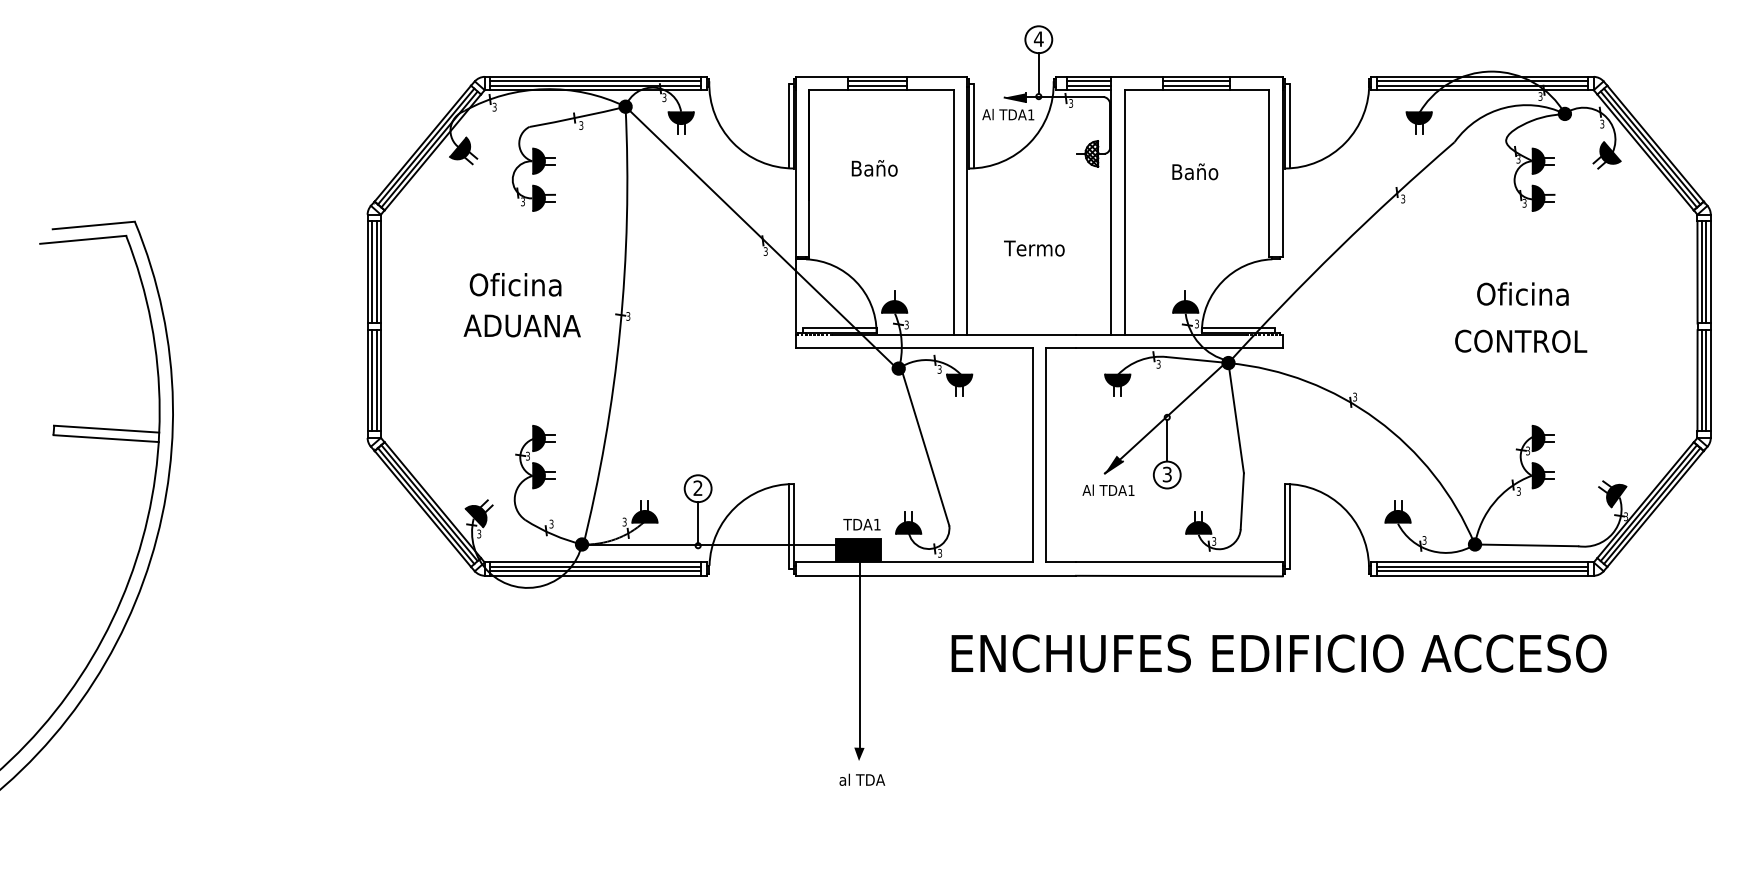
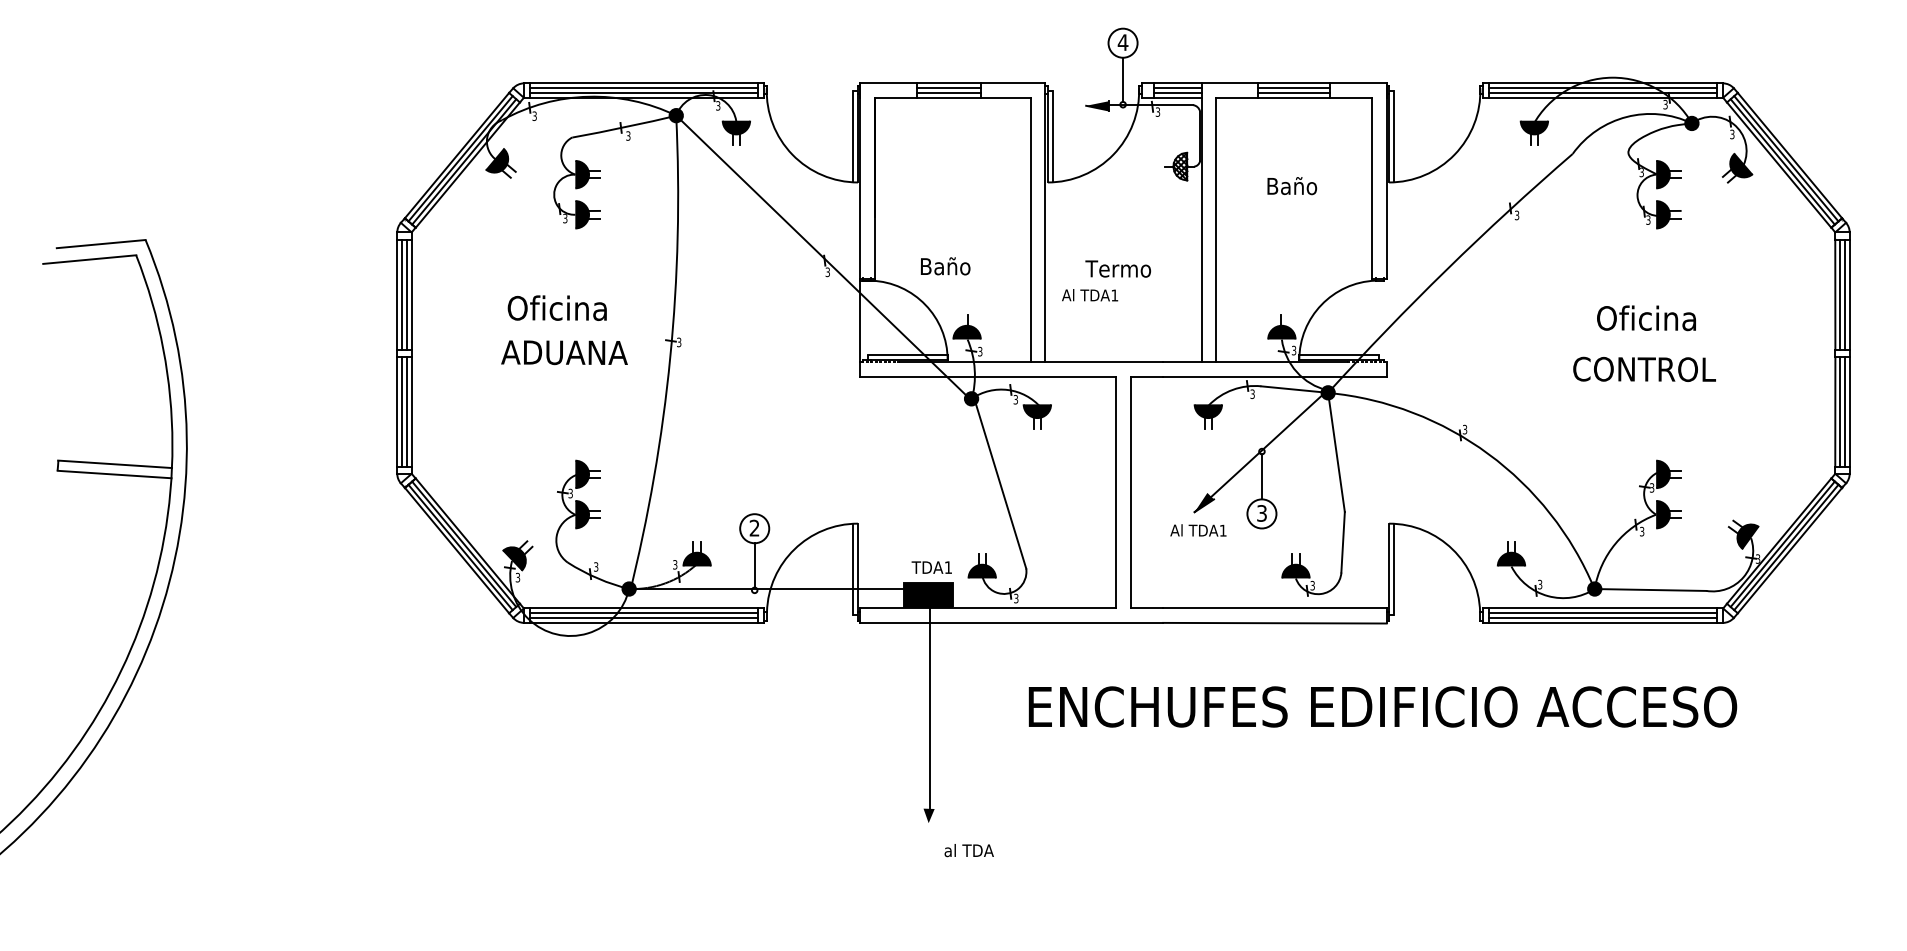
text: (1008, 114) -> (1090, 295), moved
text: (874, 168) -> (945, 266), moved
text: (861, 779) -> (968, 850), moved

